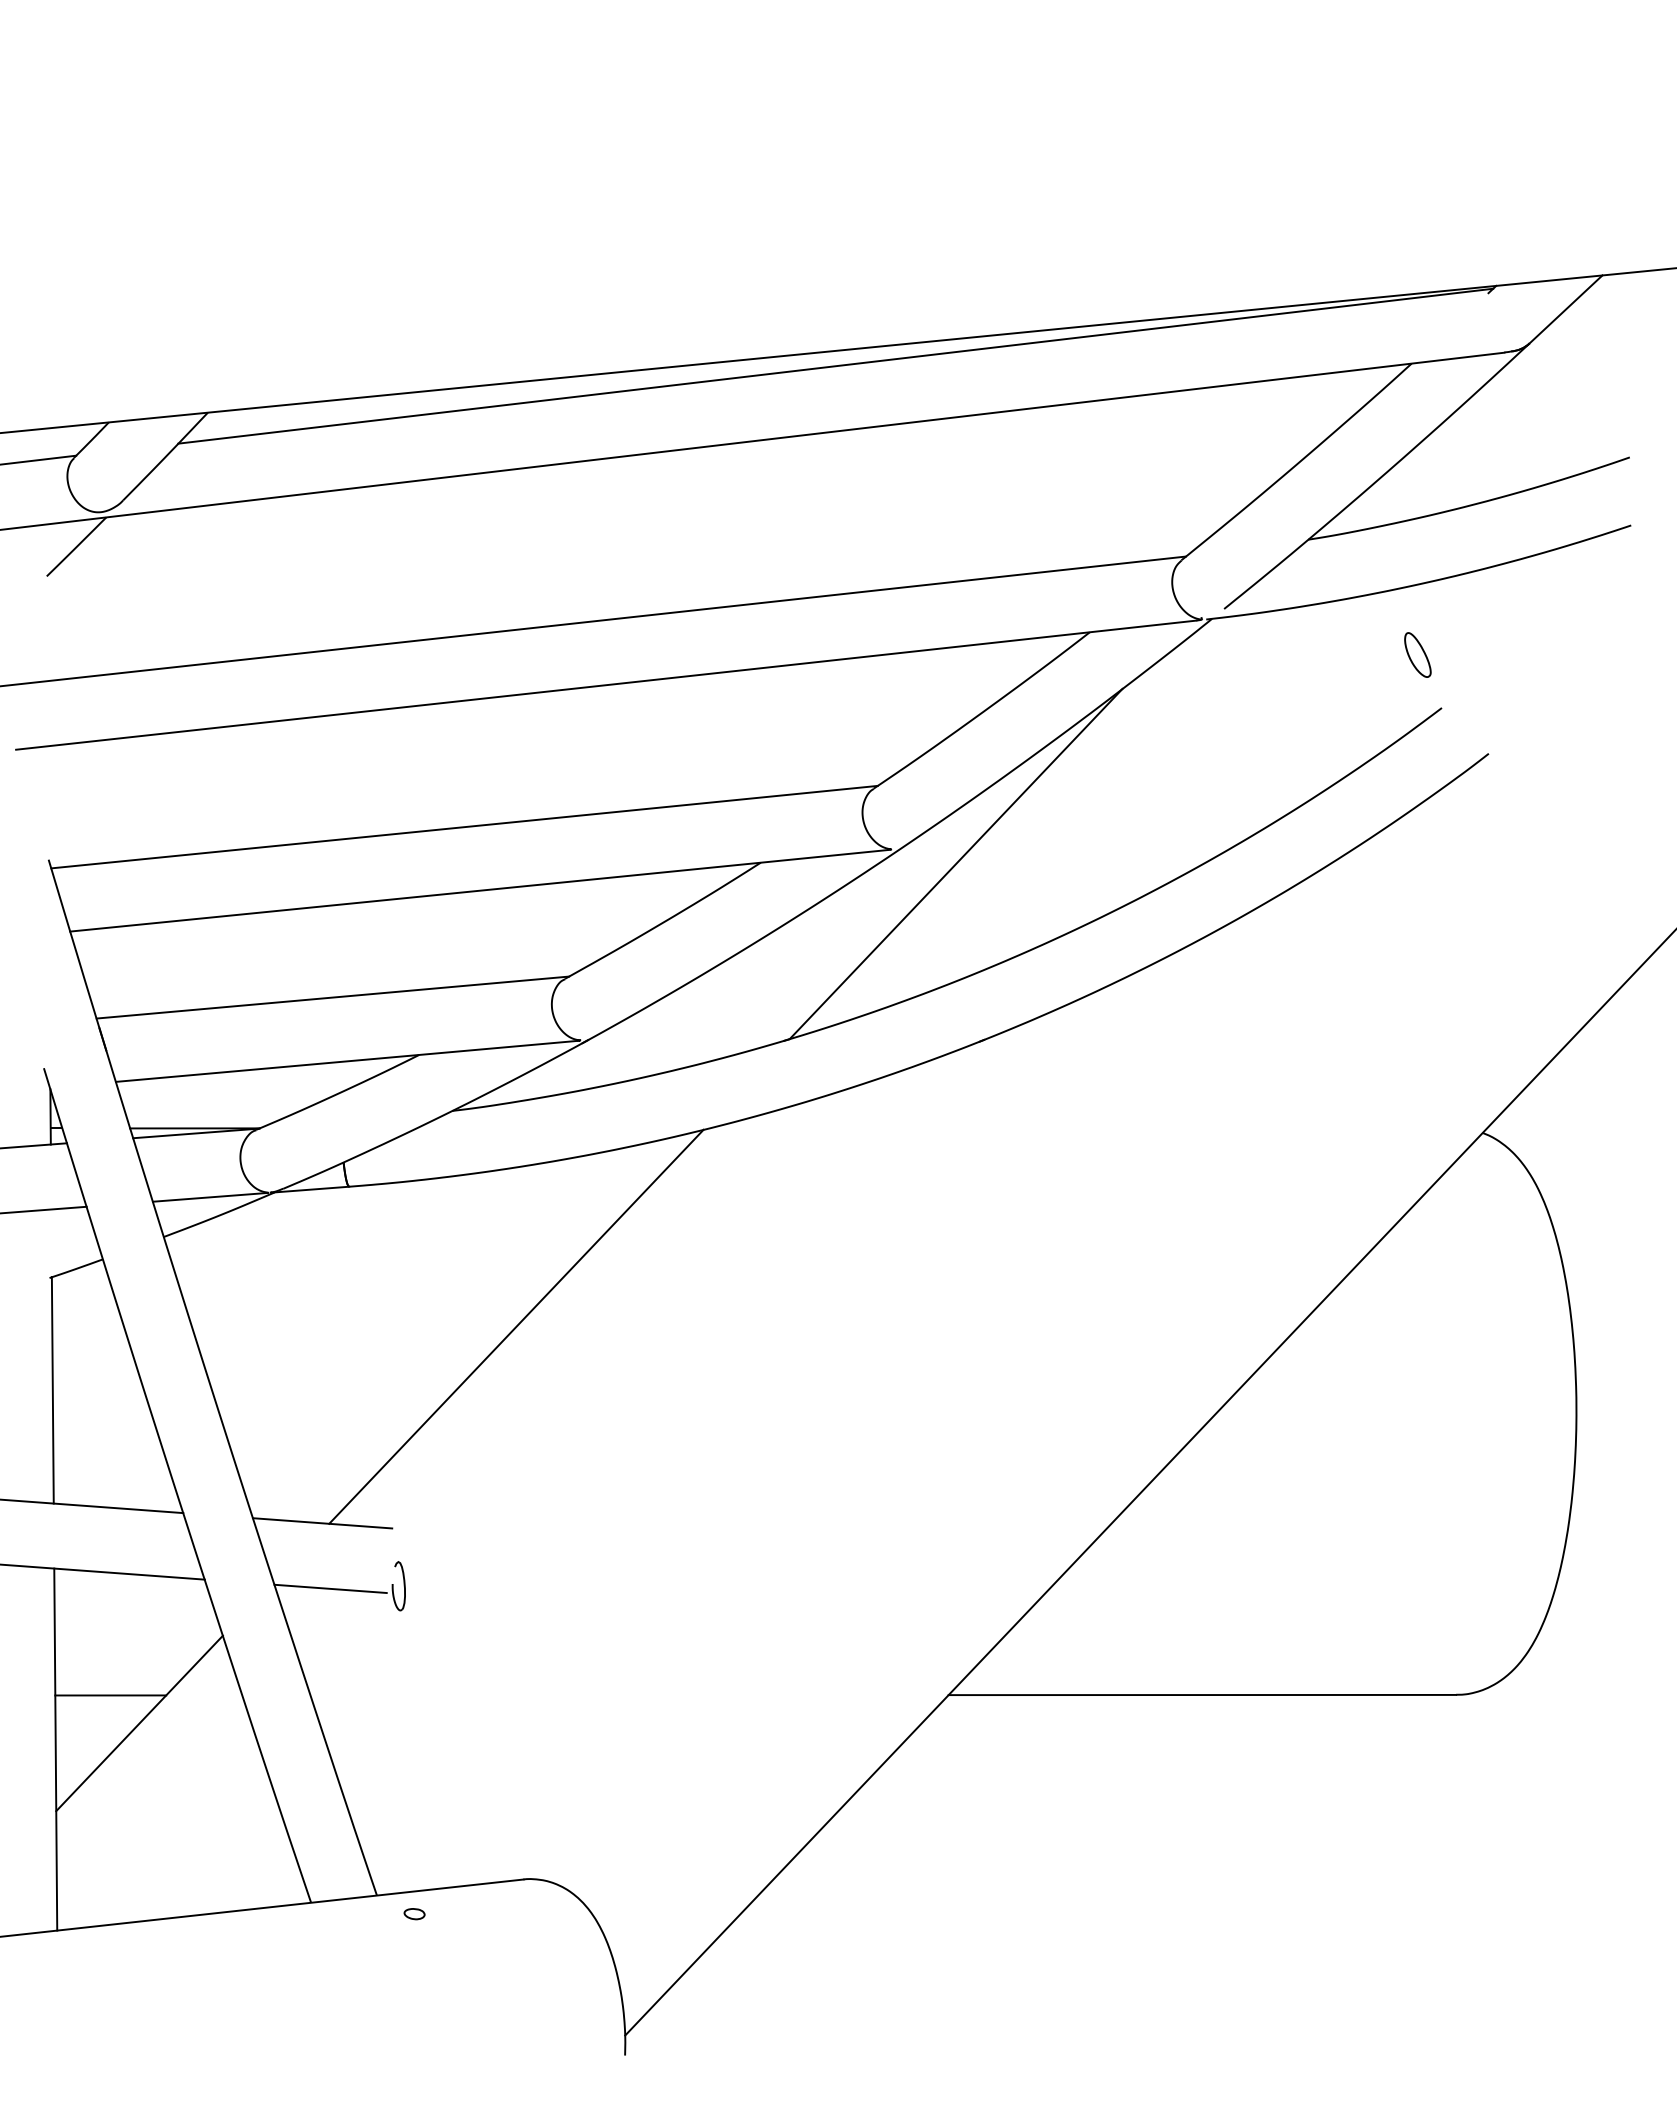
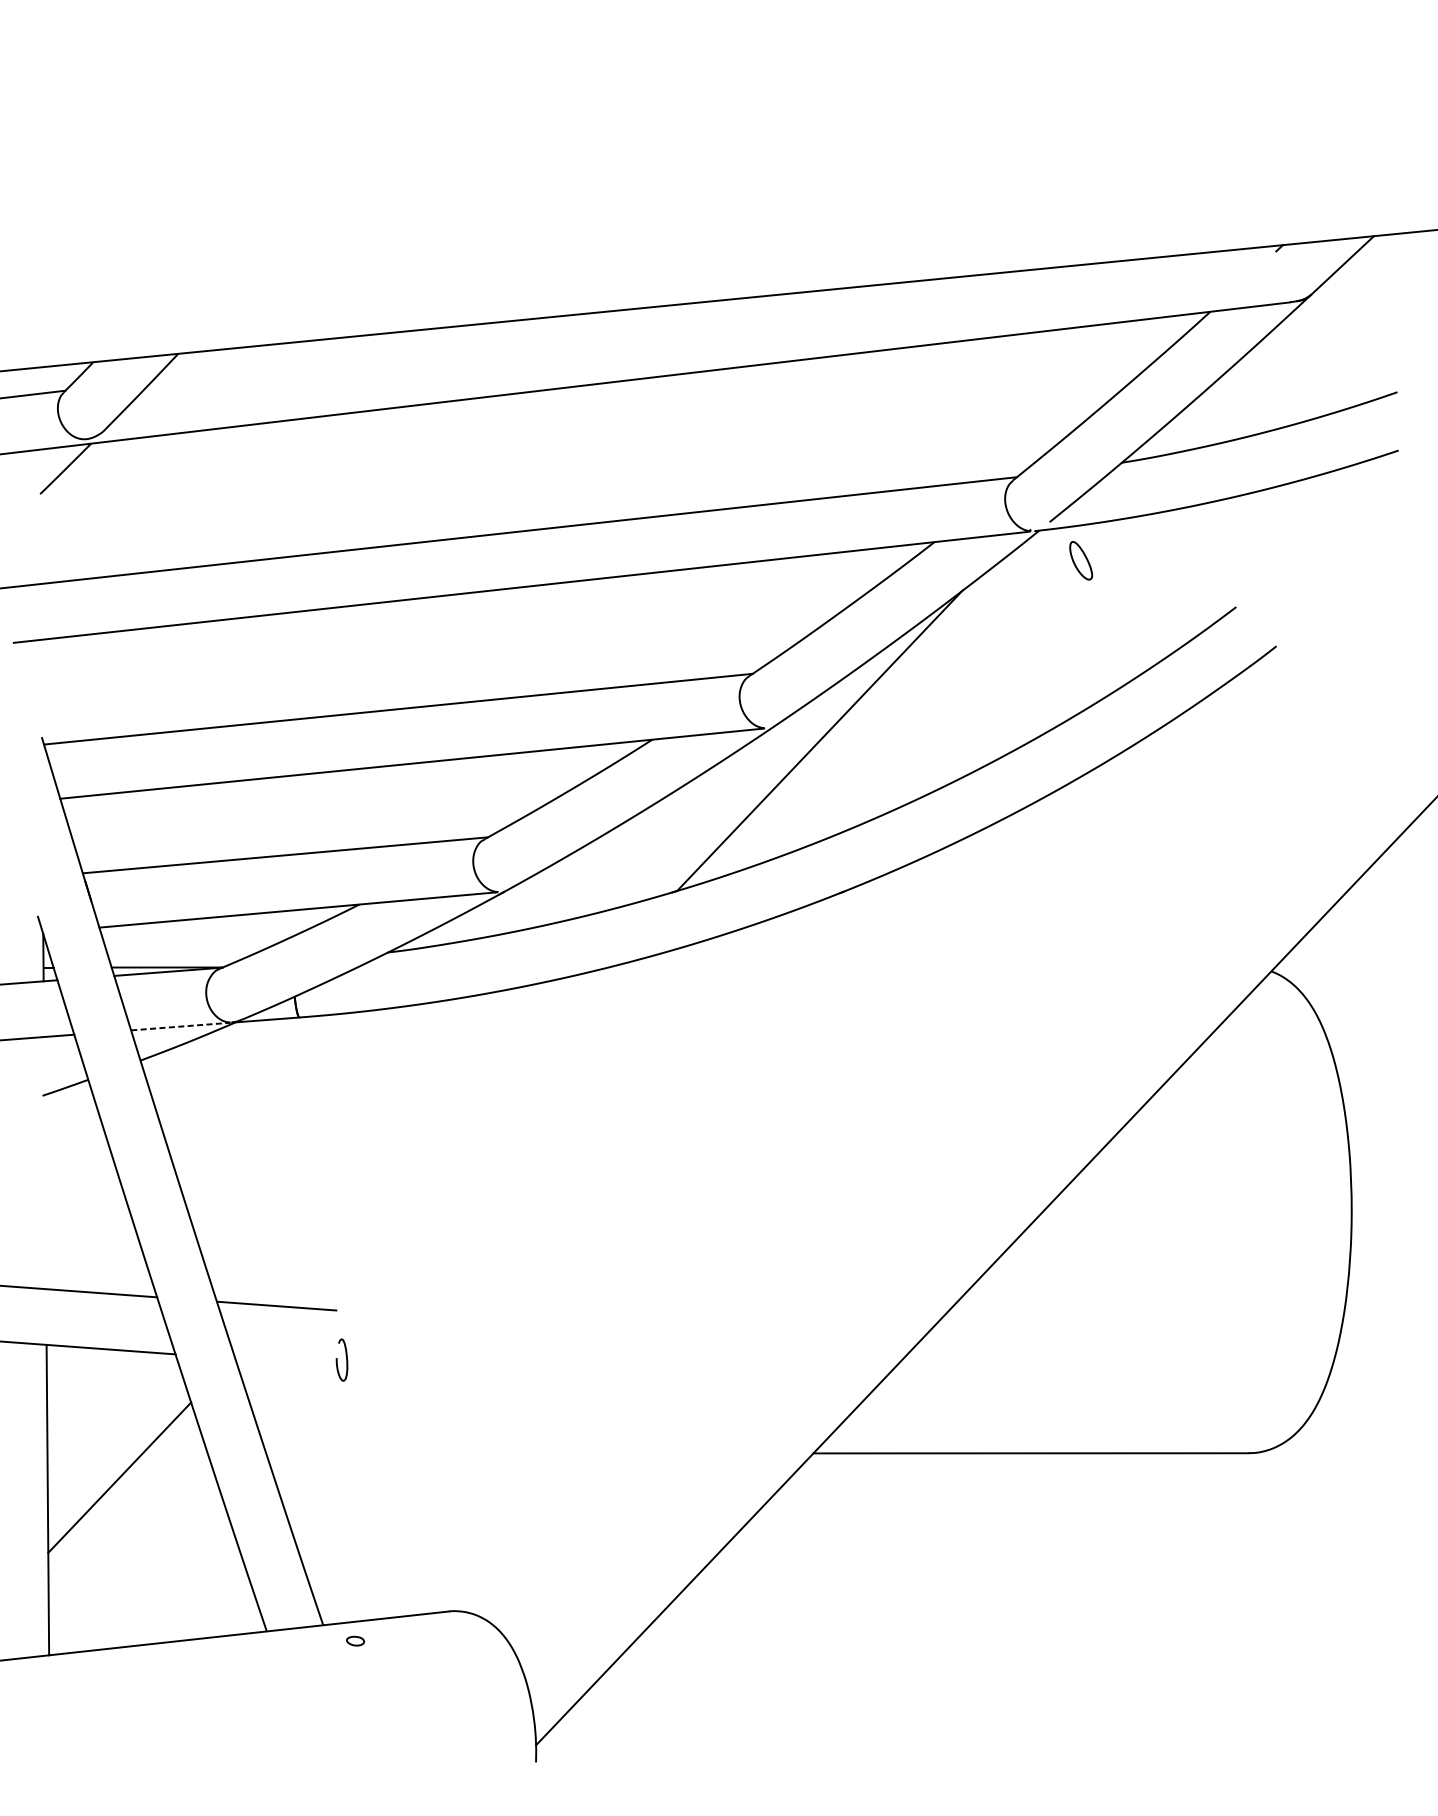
line: (835, 365) -> (716, 313), removed
part: (1417, 654) -> (1080, 560), moved
line: (209, 1197) -> (179, 1026), solid -> dashed
line: (516, 1326) -> (442, 1137), removed
line: (52, 1390) -> (45, 1192), removed
line: (330, 1588) -> (283, 1361), removed
line: (110, 1695) -> (94, 1453), removed

